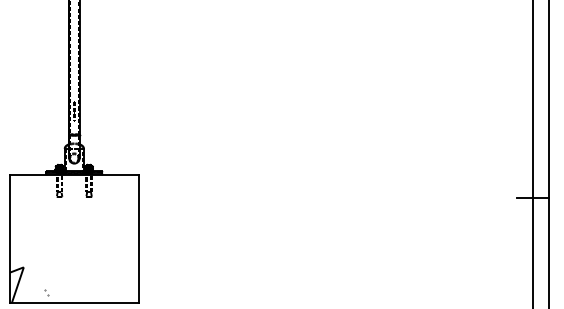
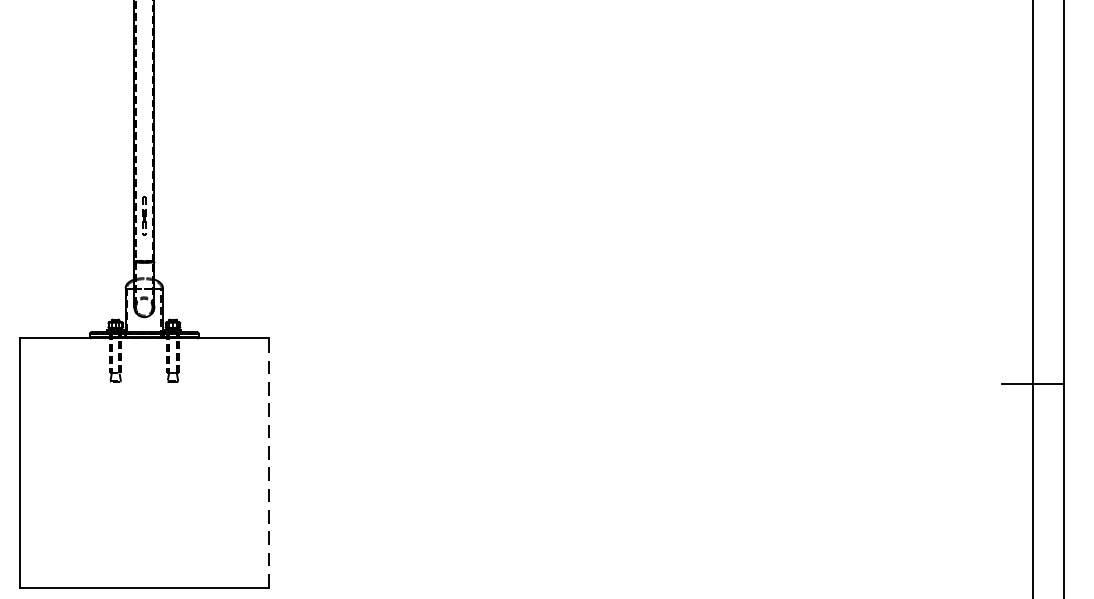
line: (138, 238) -> (268, 462), solid -> dashed
hatch: (28, 285) -> (55, 553), removed

